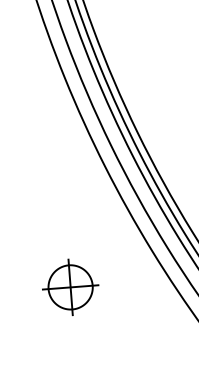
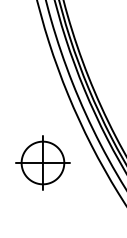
part: (69, 286) -> (42, 162), size x1.67

